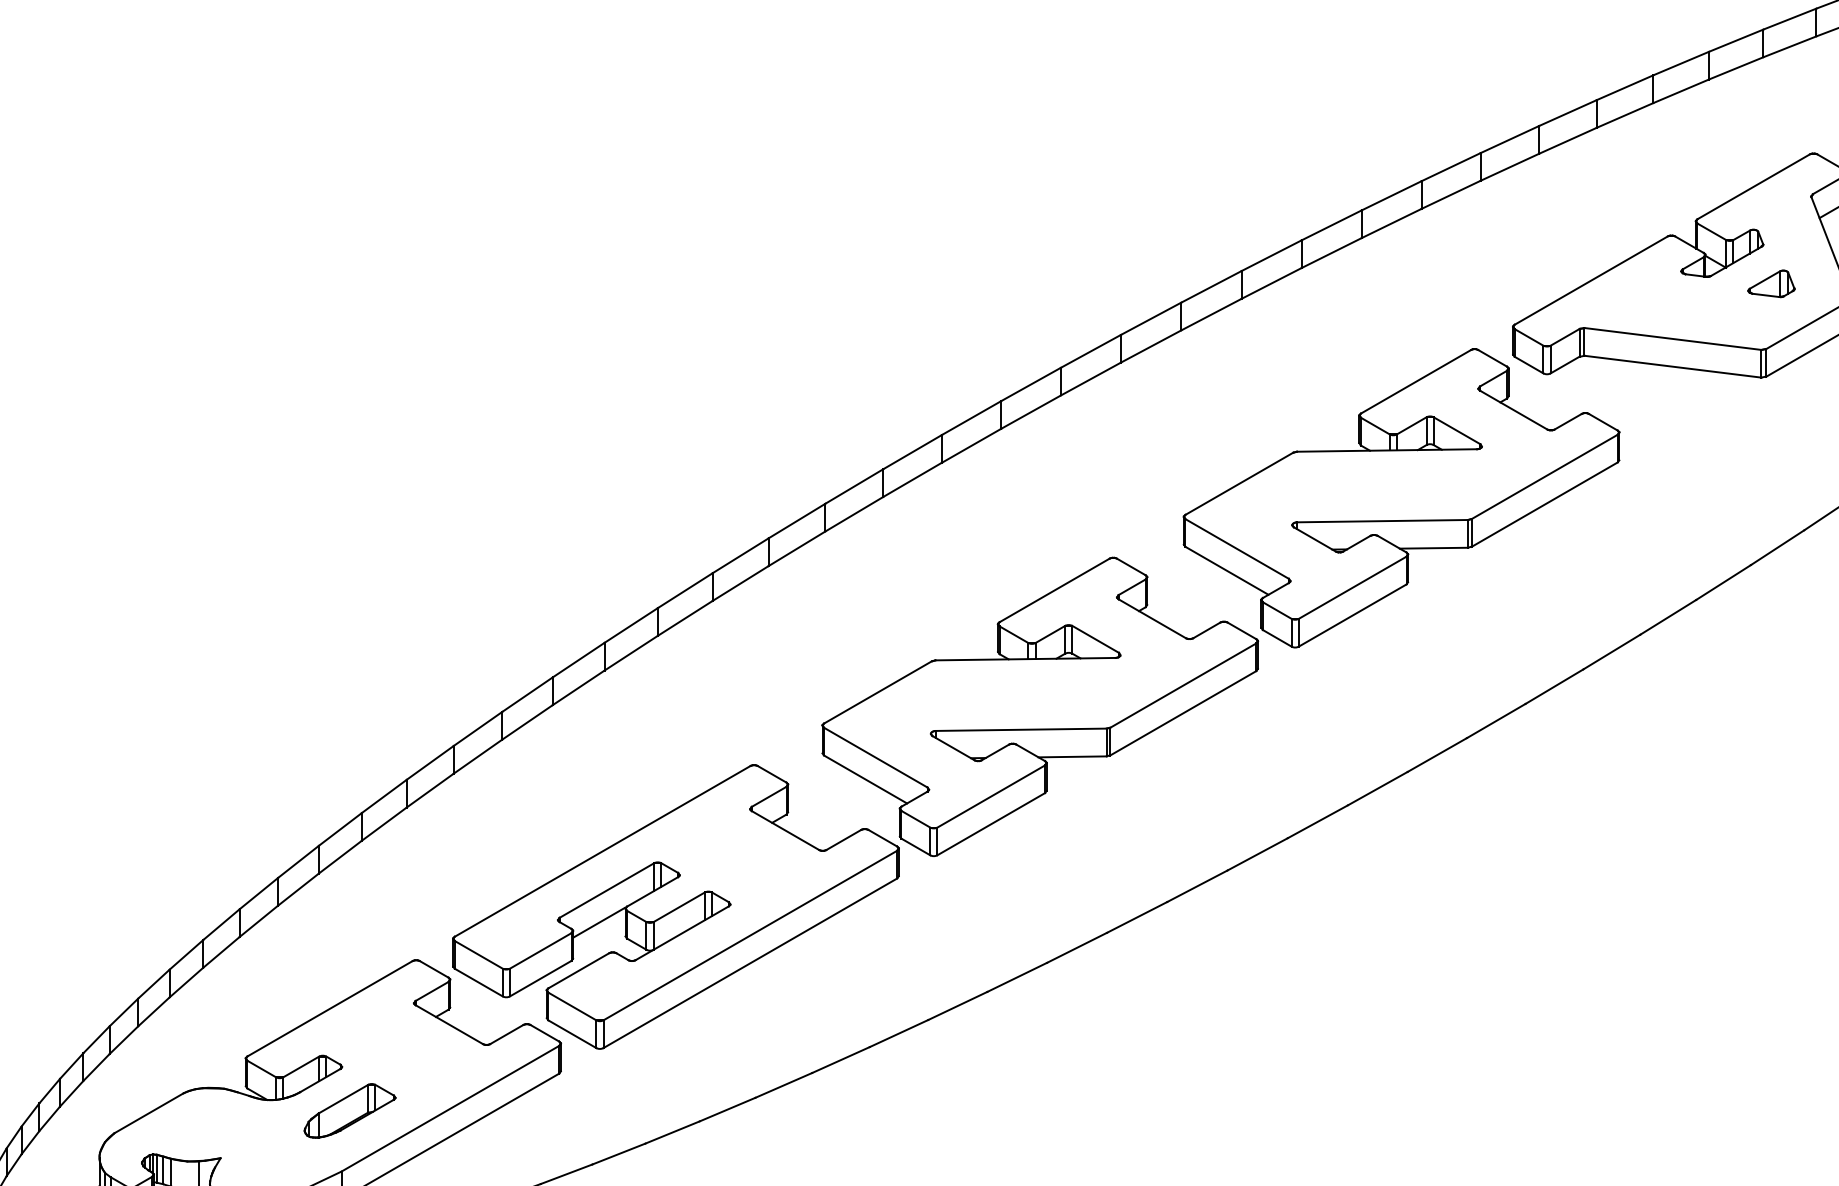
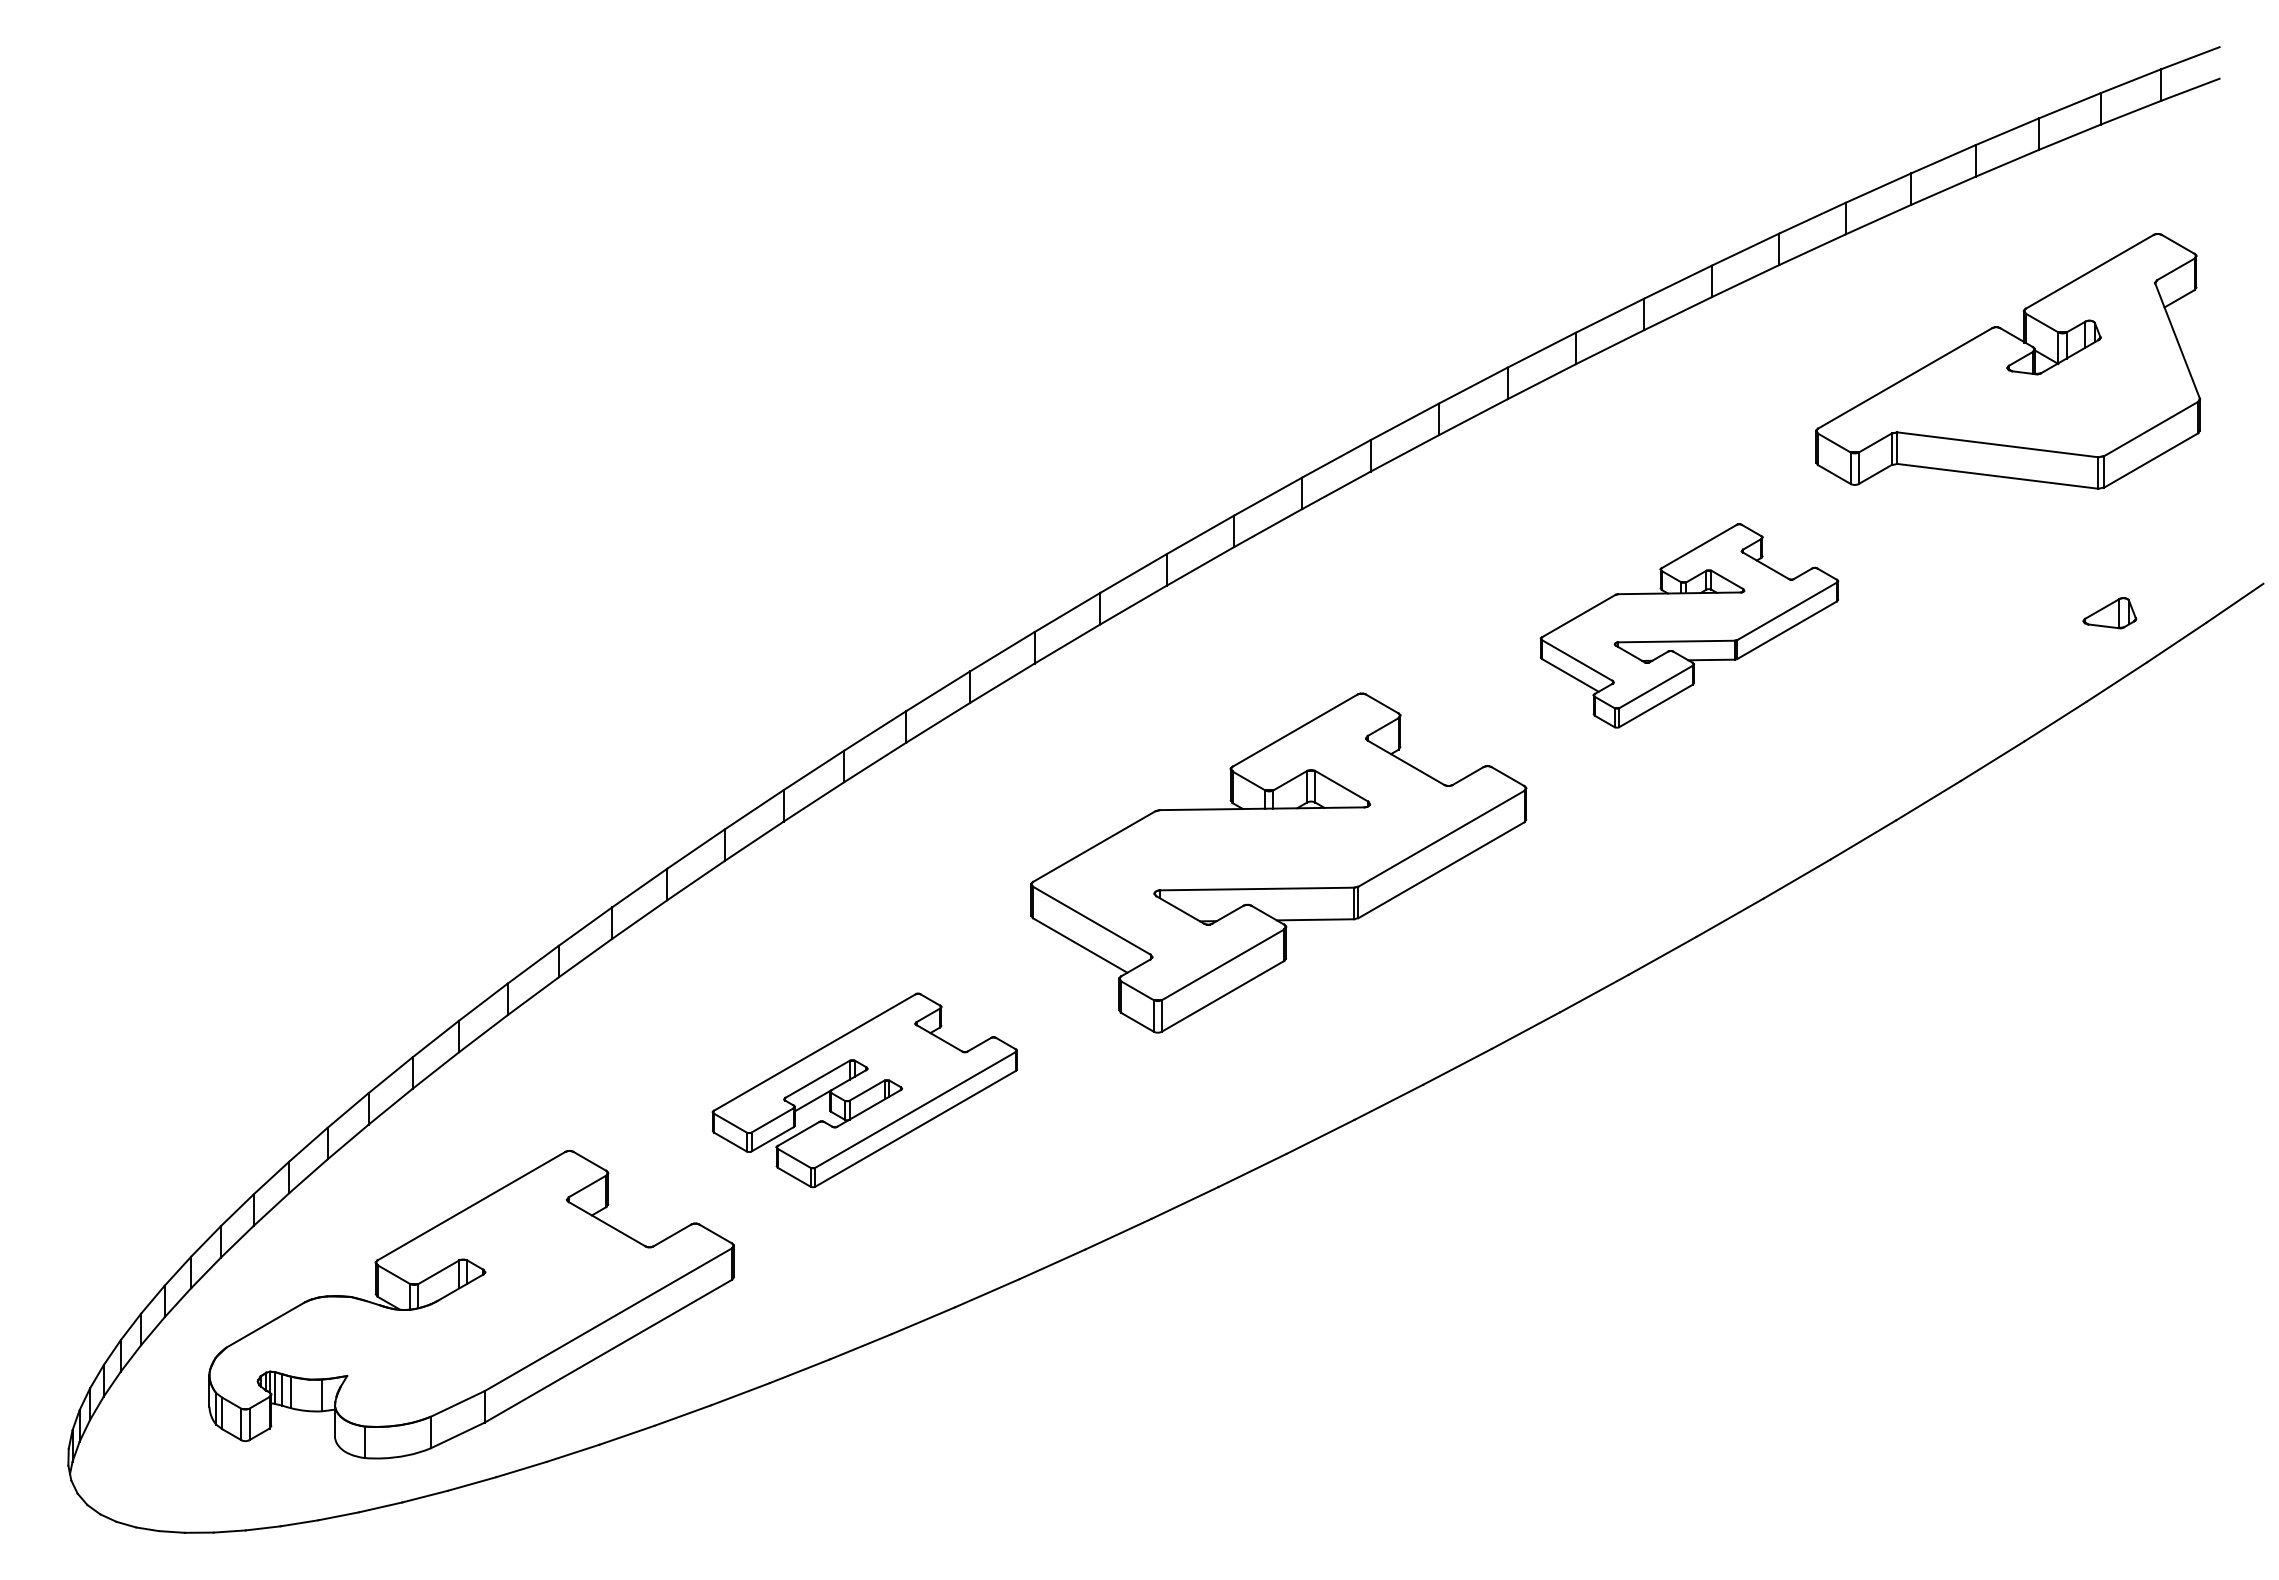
part: (1771, 284) -> (2109, 613), moved
part: (1401, 497) -> (1689, 625), size x0.6
part: (675, 907) -> (864, 1090), size x0.6
part: (349, 1110) -> (493, 1321), removed

